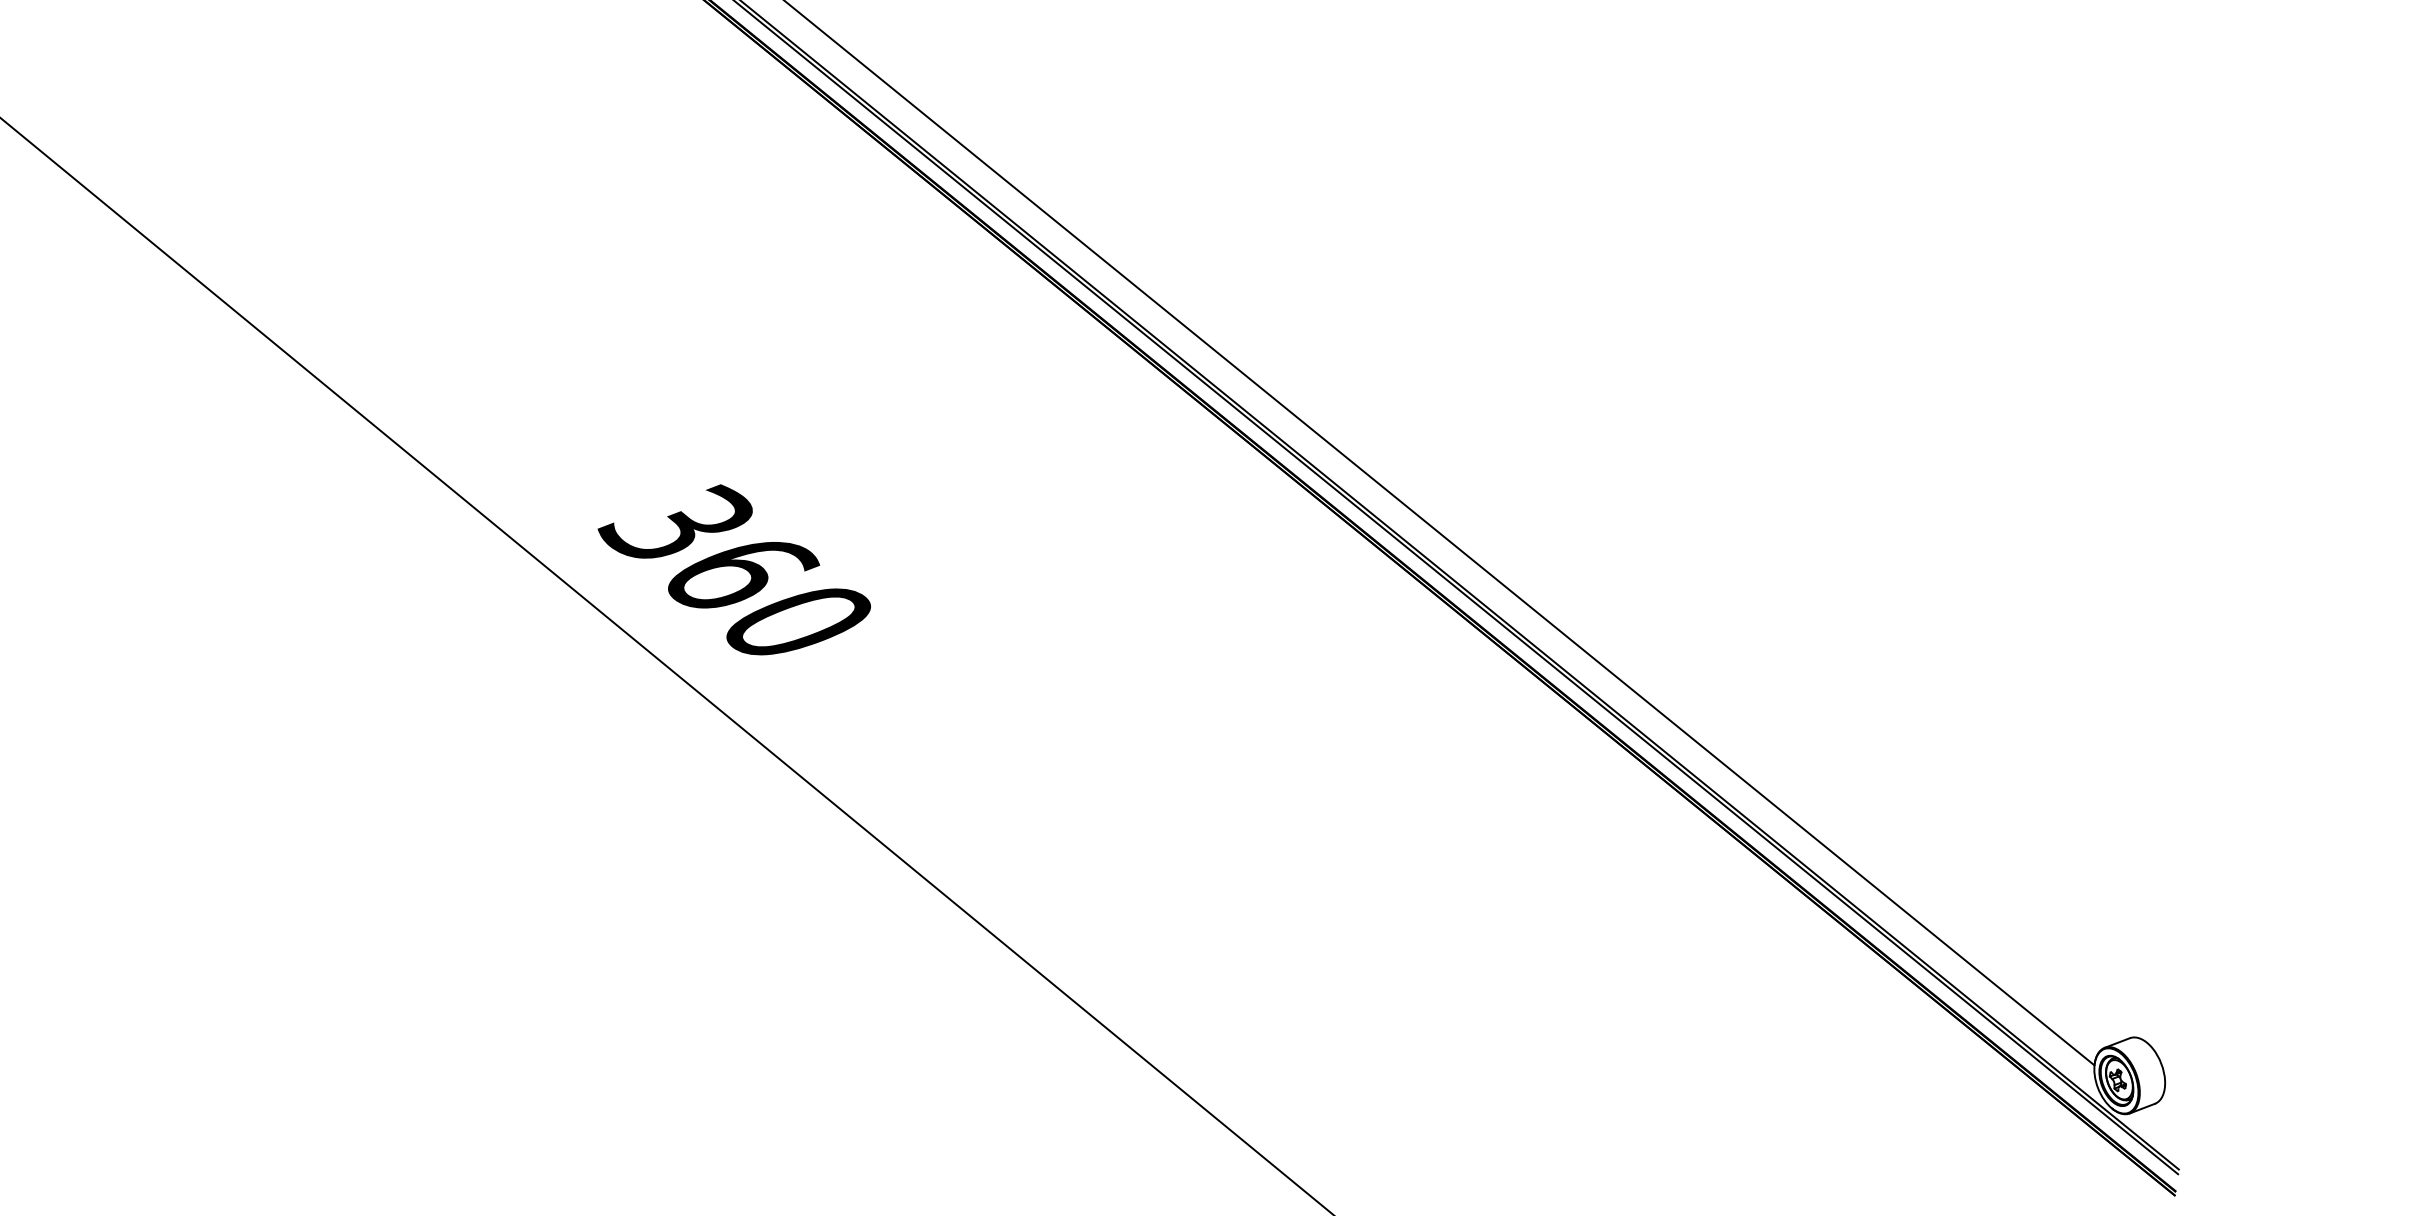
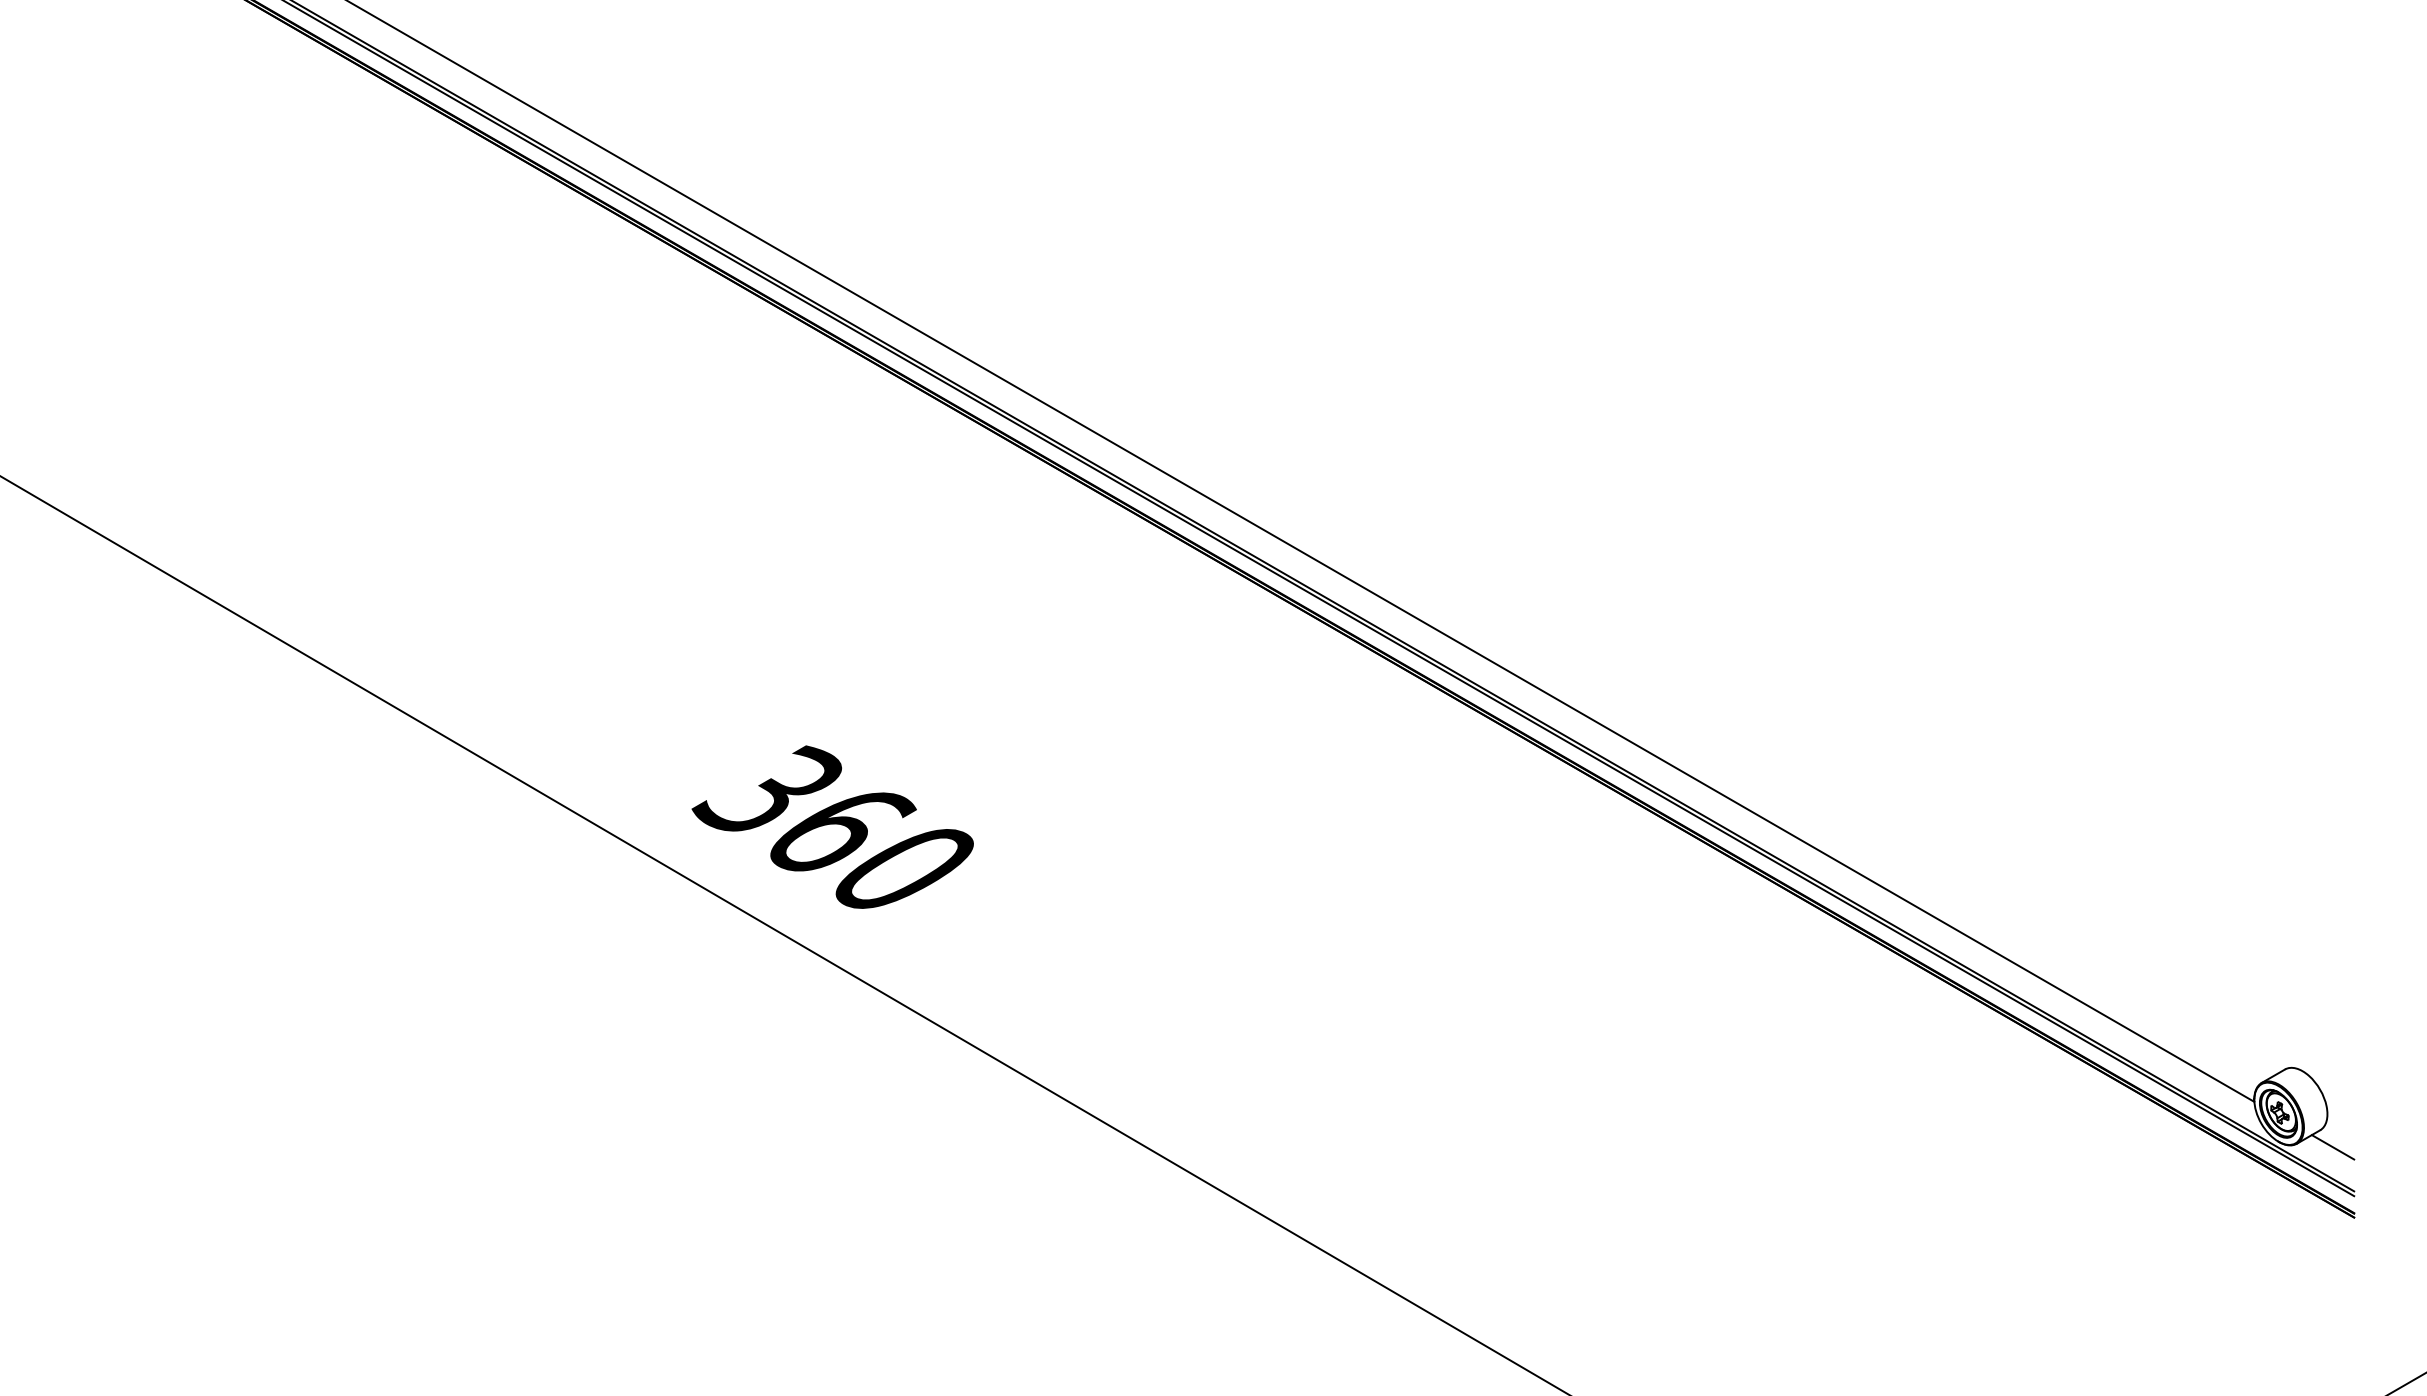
line: (2164, 1122) -> (2332, 1147), added

